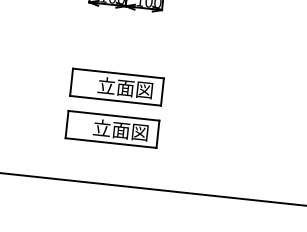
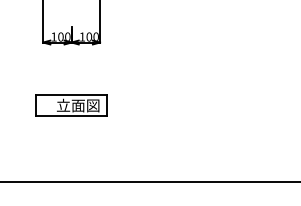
part: (112, 129) -> (71, 138), removed

